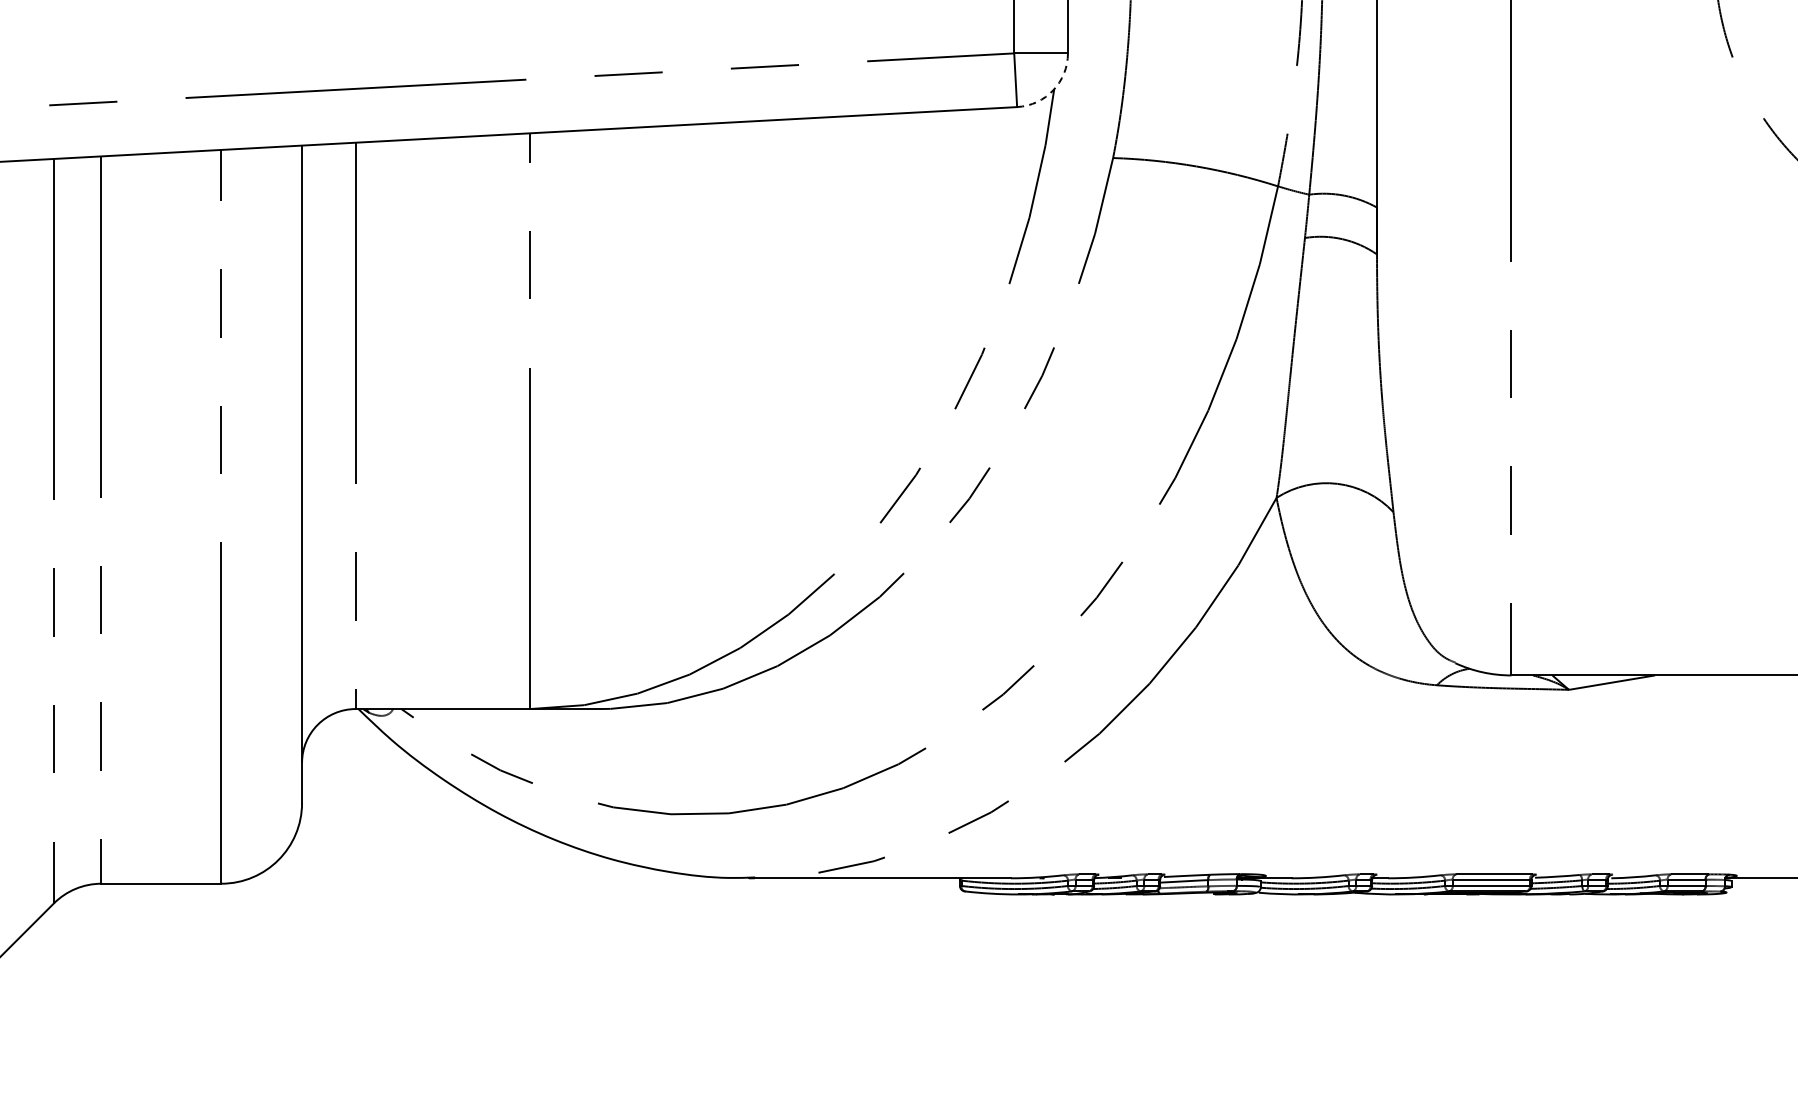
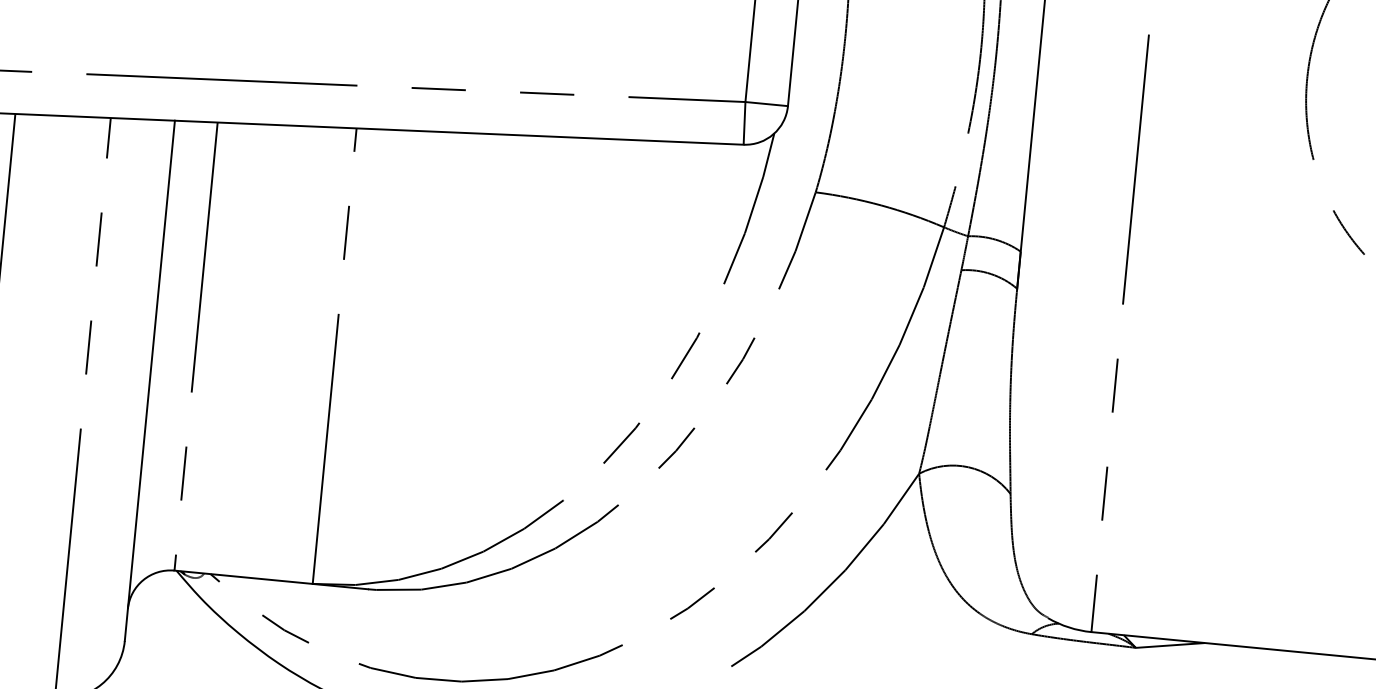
arc: (1053, 90) -> (773, 134), dashed -> solid

